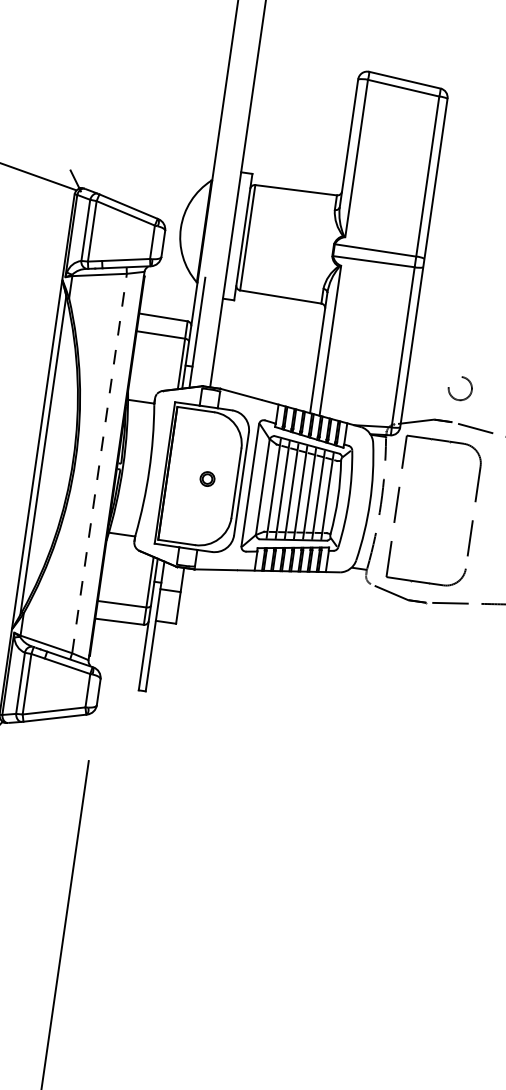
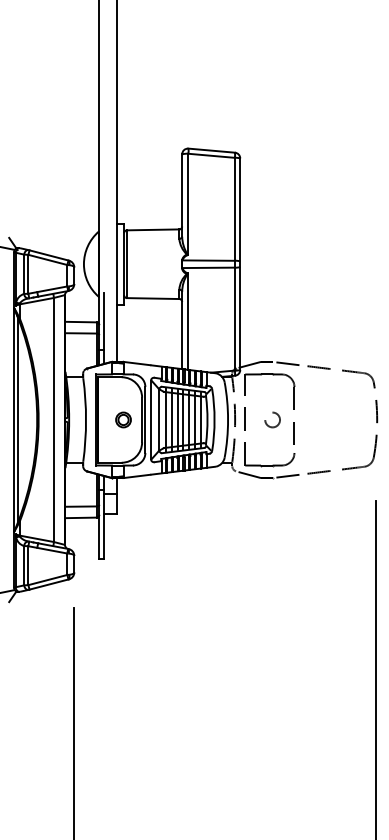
circle: (460, 387) -> (272, 419), moved
line: (100, 462) -> (54, 419), dashed -> solid
part: (207, 478) -> (123, 419), size x1.67

